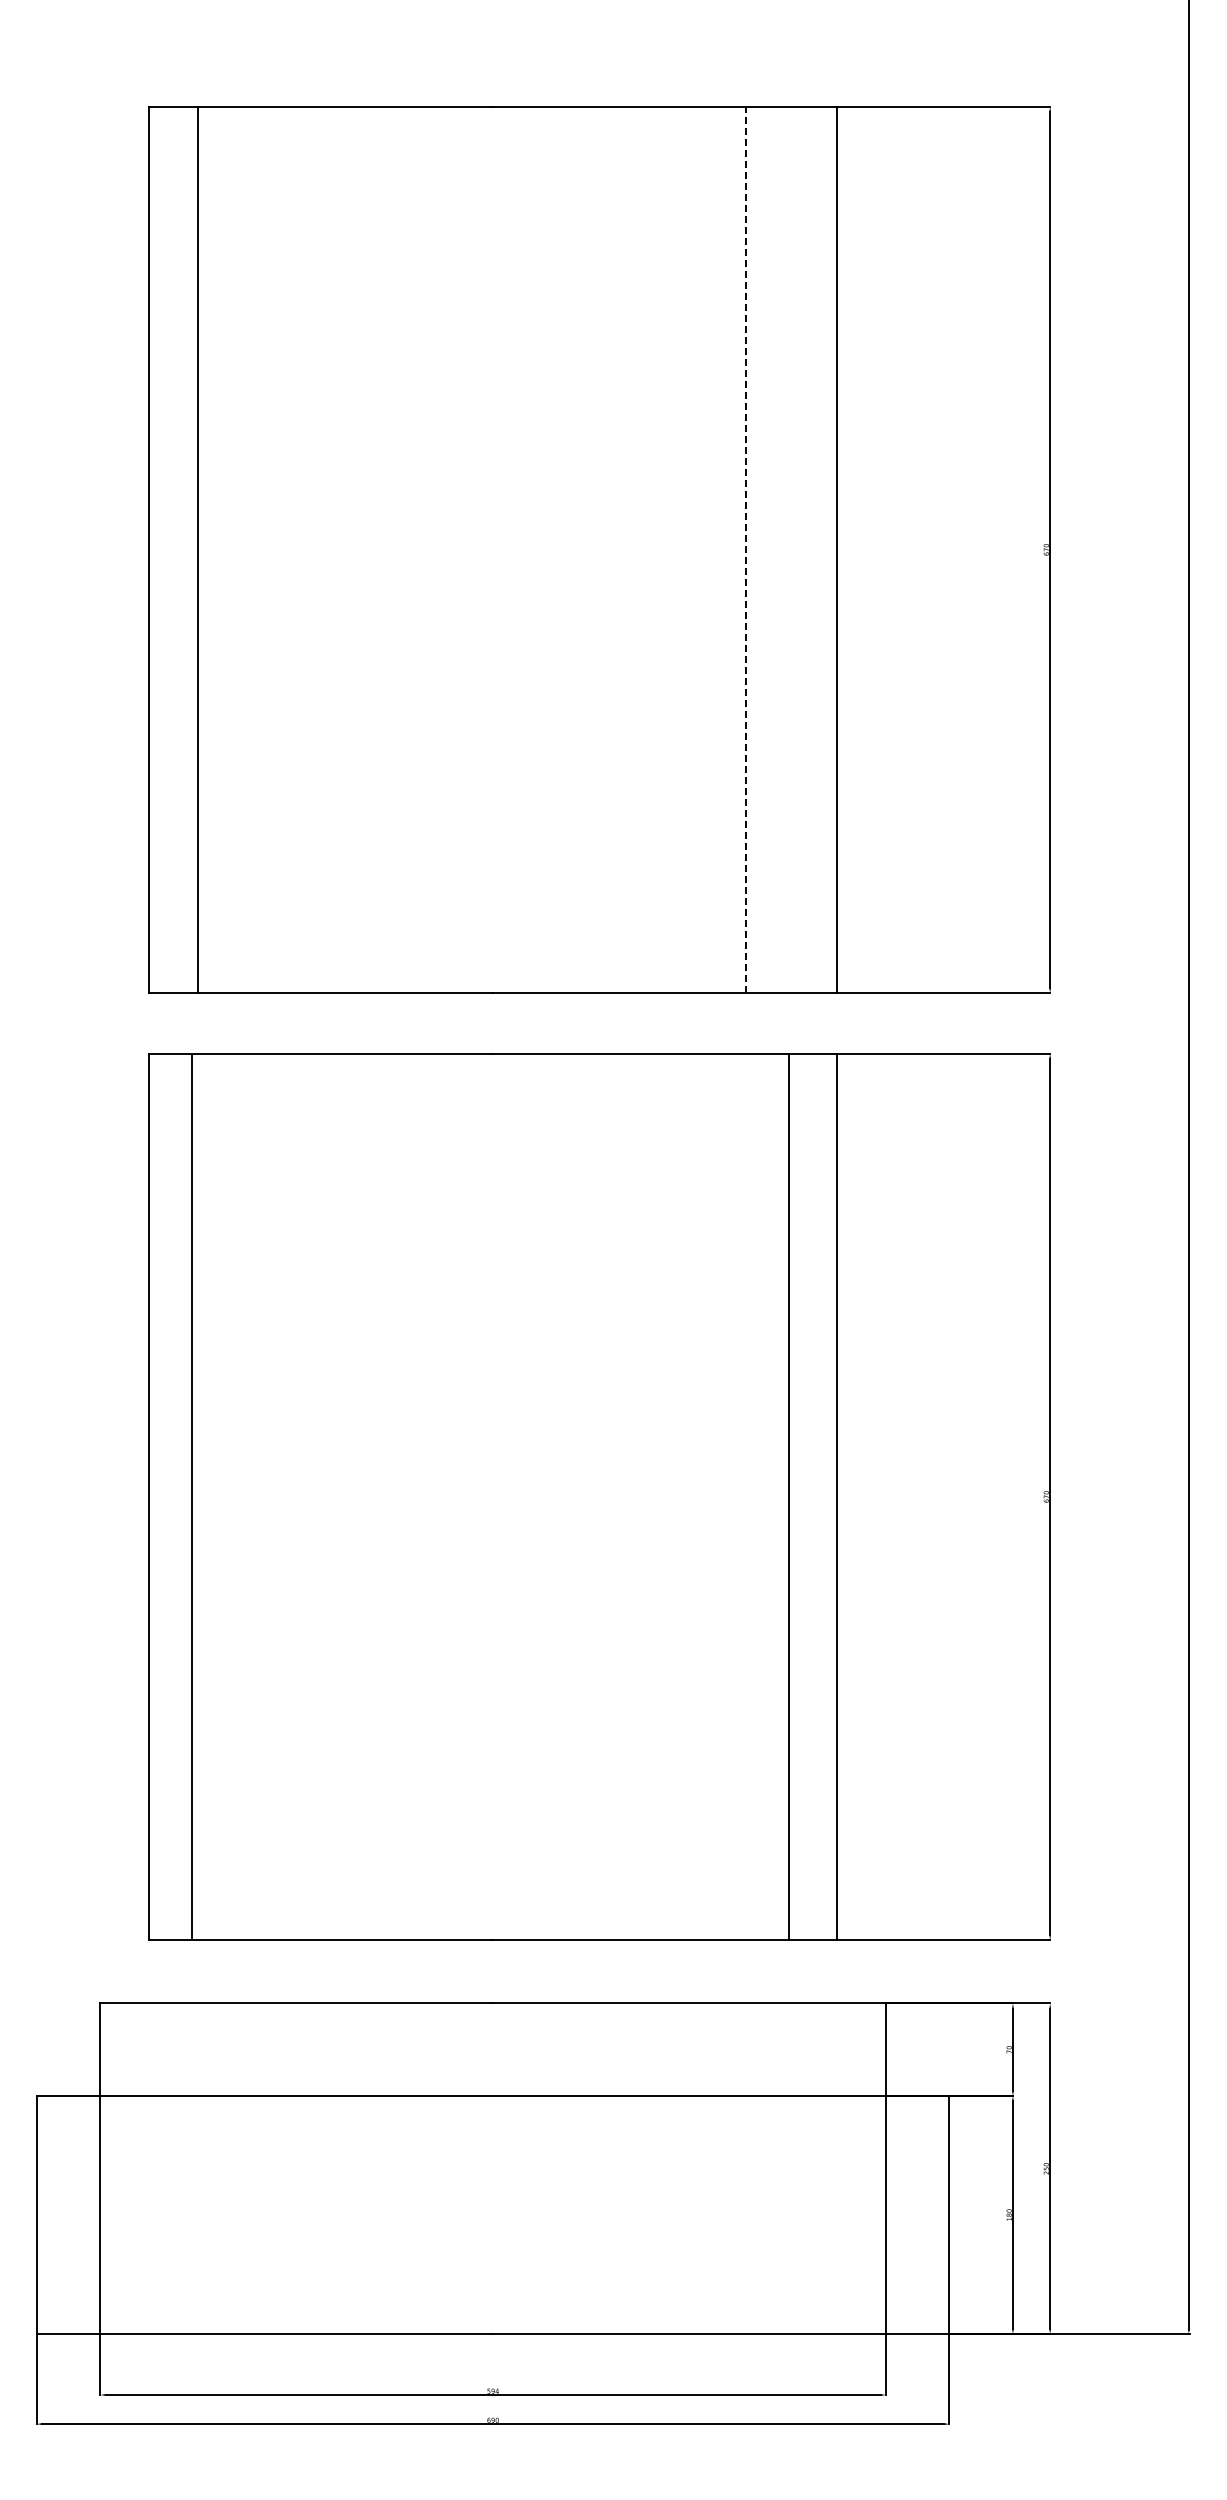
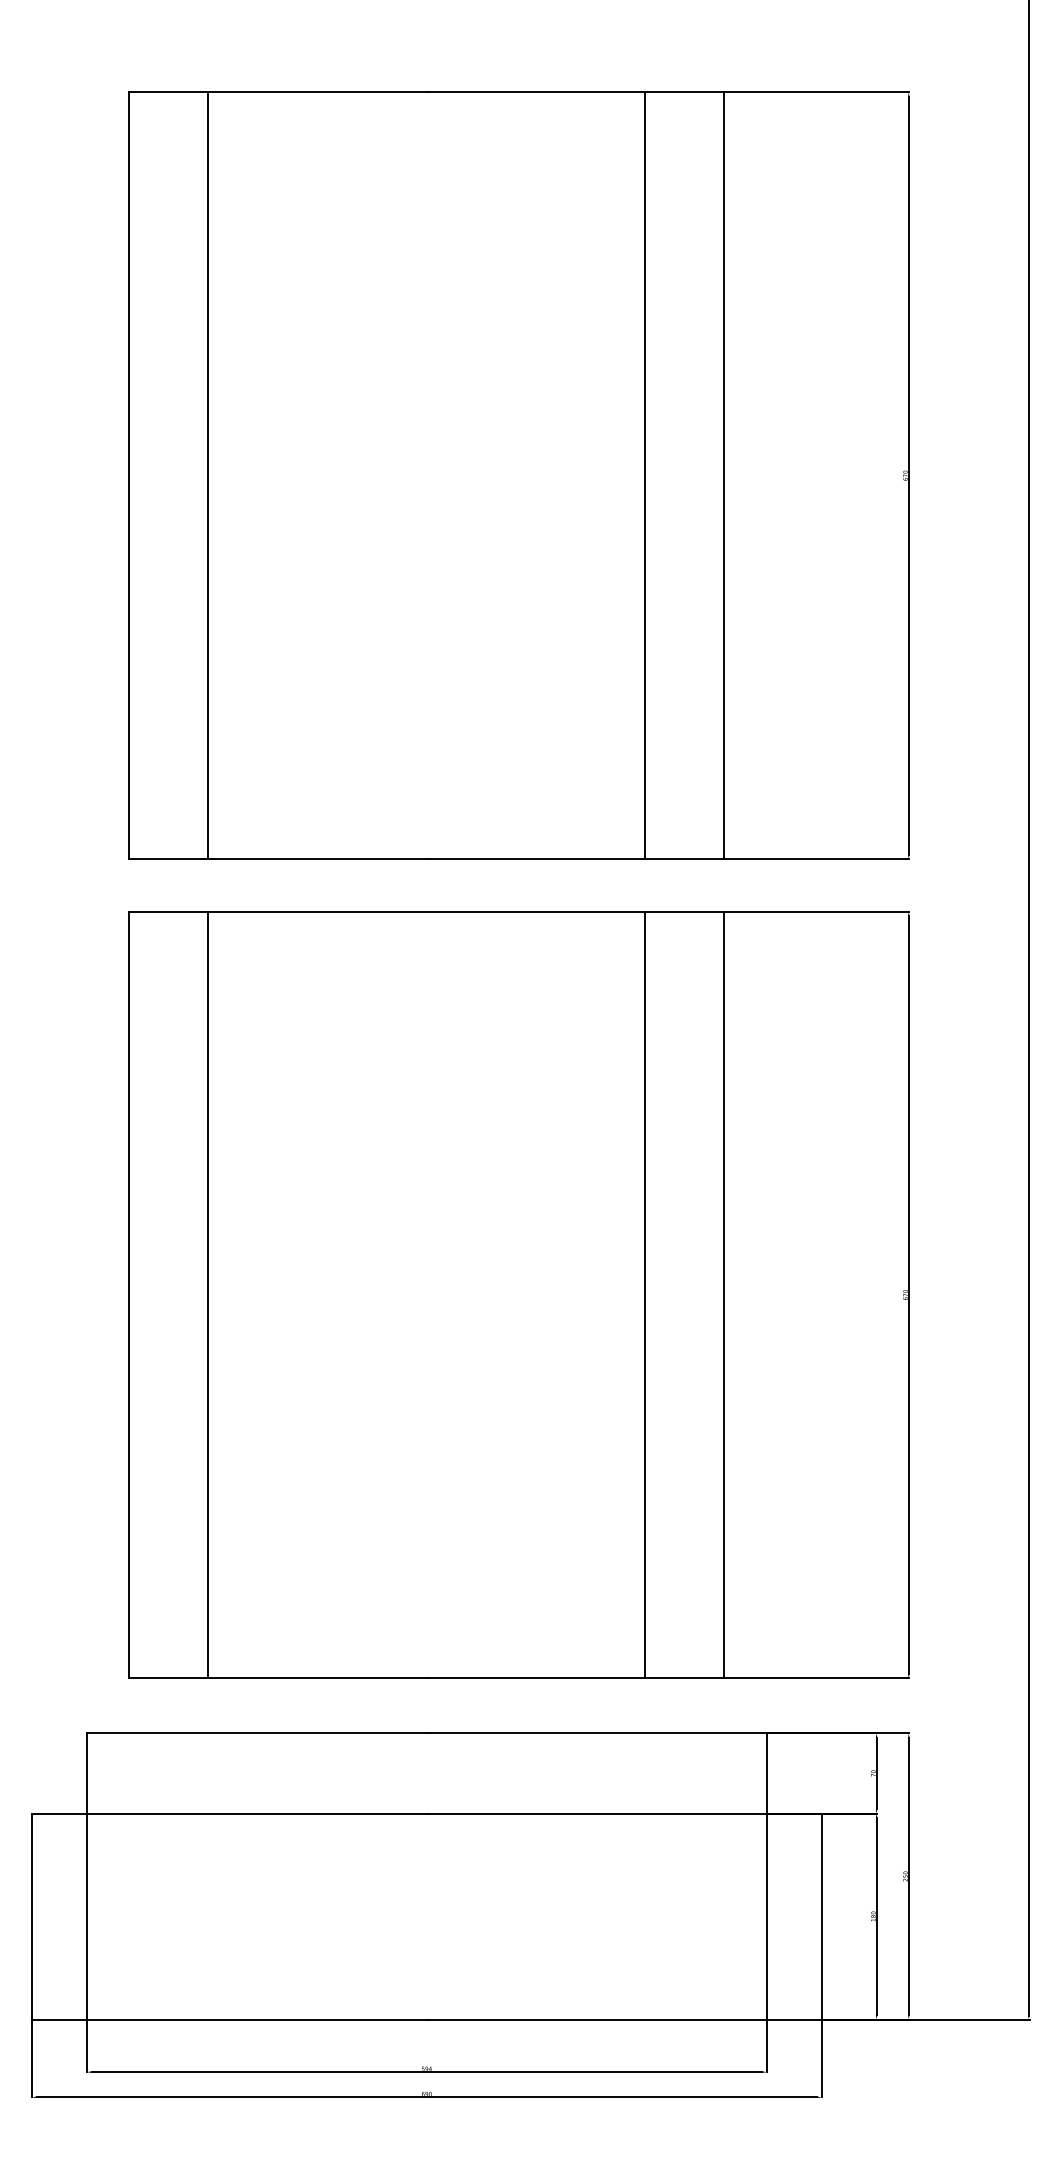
line: (198, 549) -> (208, 475), moved
line: (745, 549) -> (645, 475), dashed -> solid
line: (192, 1496) -> (208, 1294), moved
line: (788, 1496) -> (645, 1294), moved

